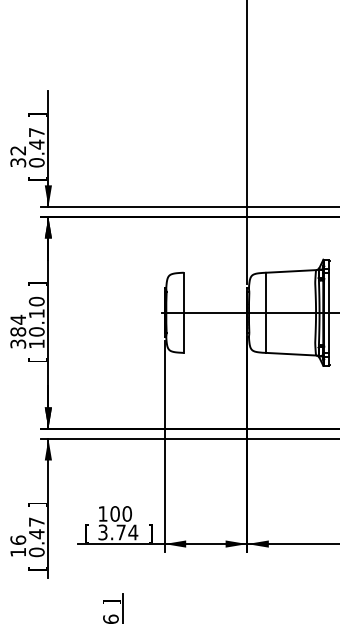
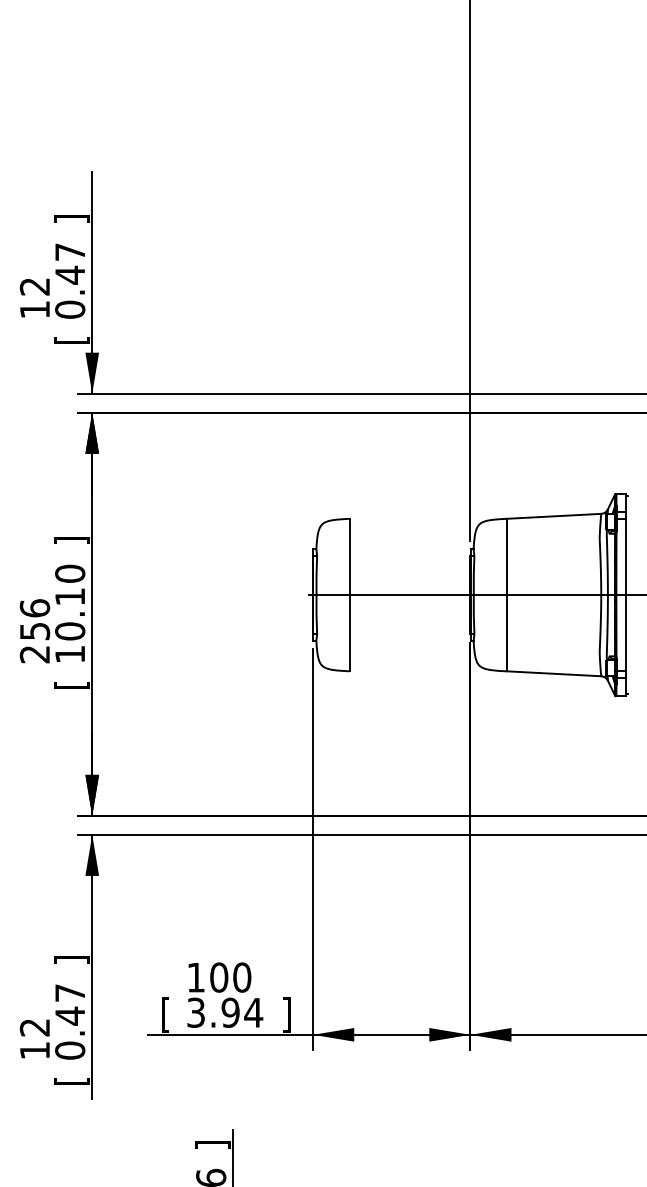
text: (18, 162) -> (35, 309), 32 -> 12
text: (18, 331) -> (35, 630), 384 -> 256
text: (120, 532) -> (229, 1012), 3.74 -> 3.94
text: (18, 539) -> (35, 1026), 16 -> 12

